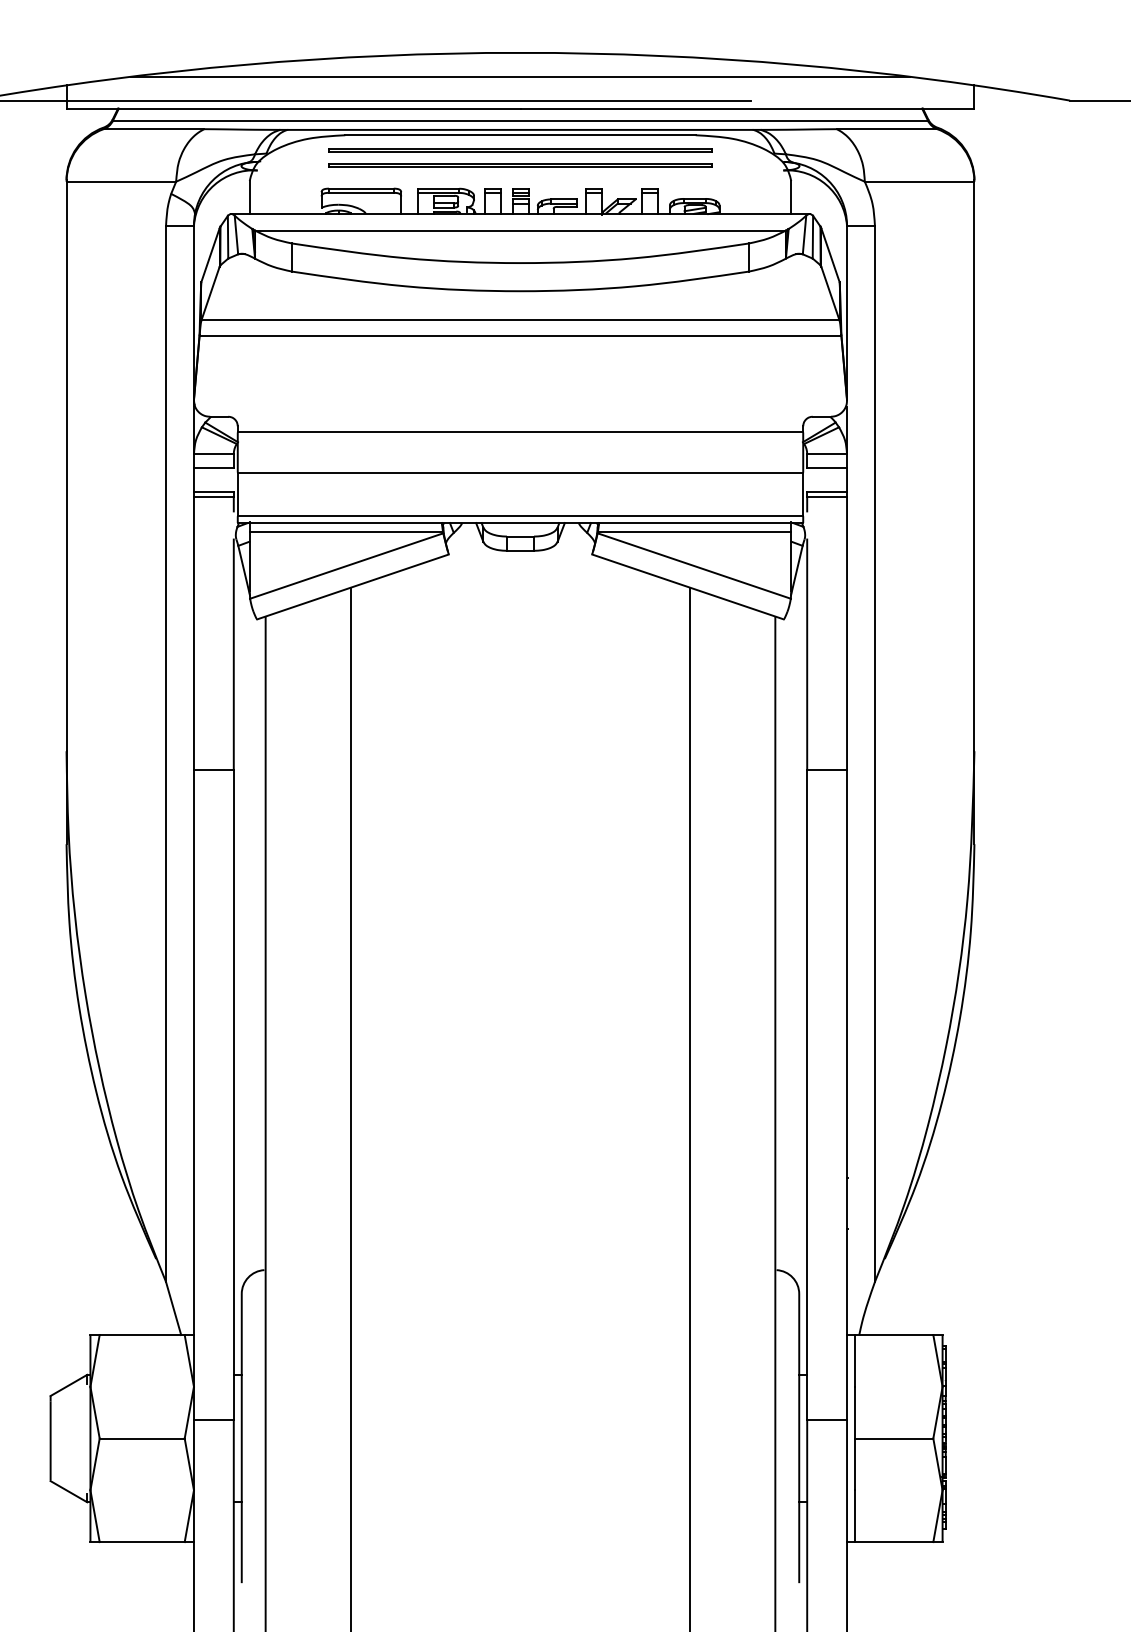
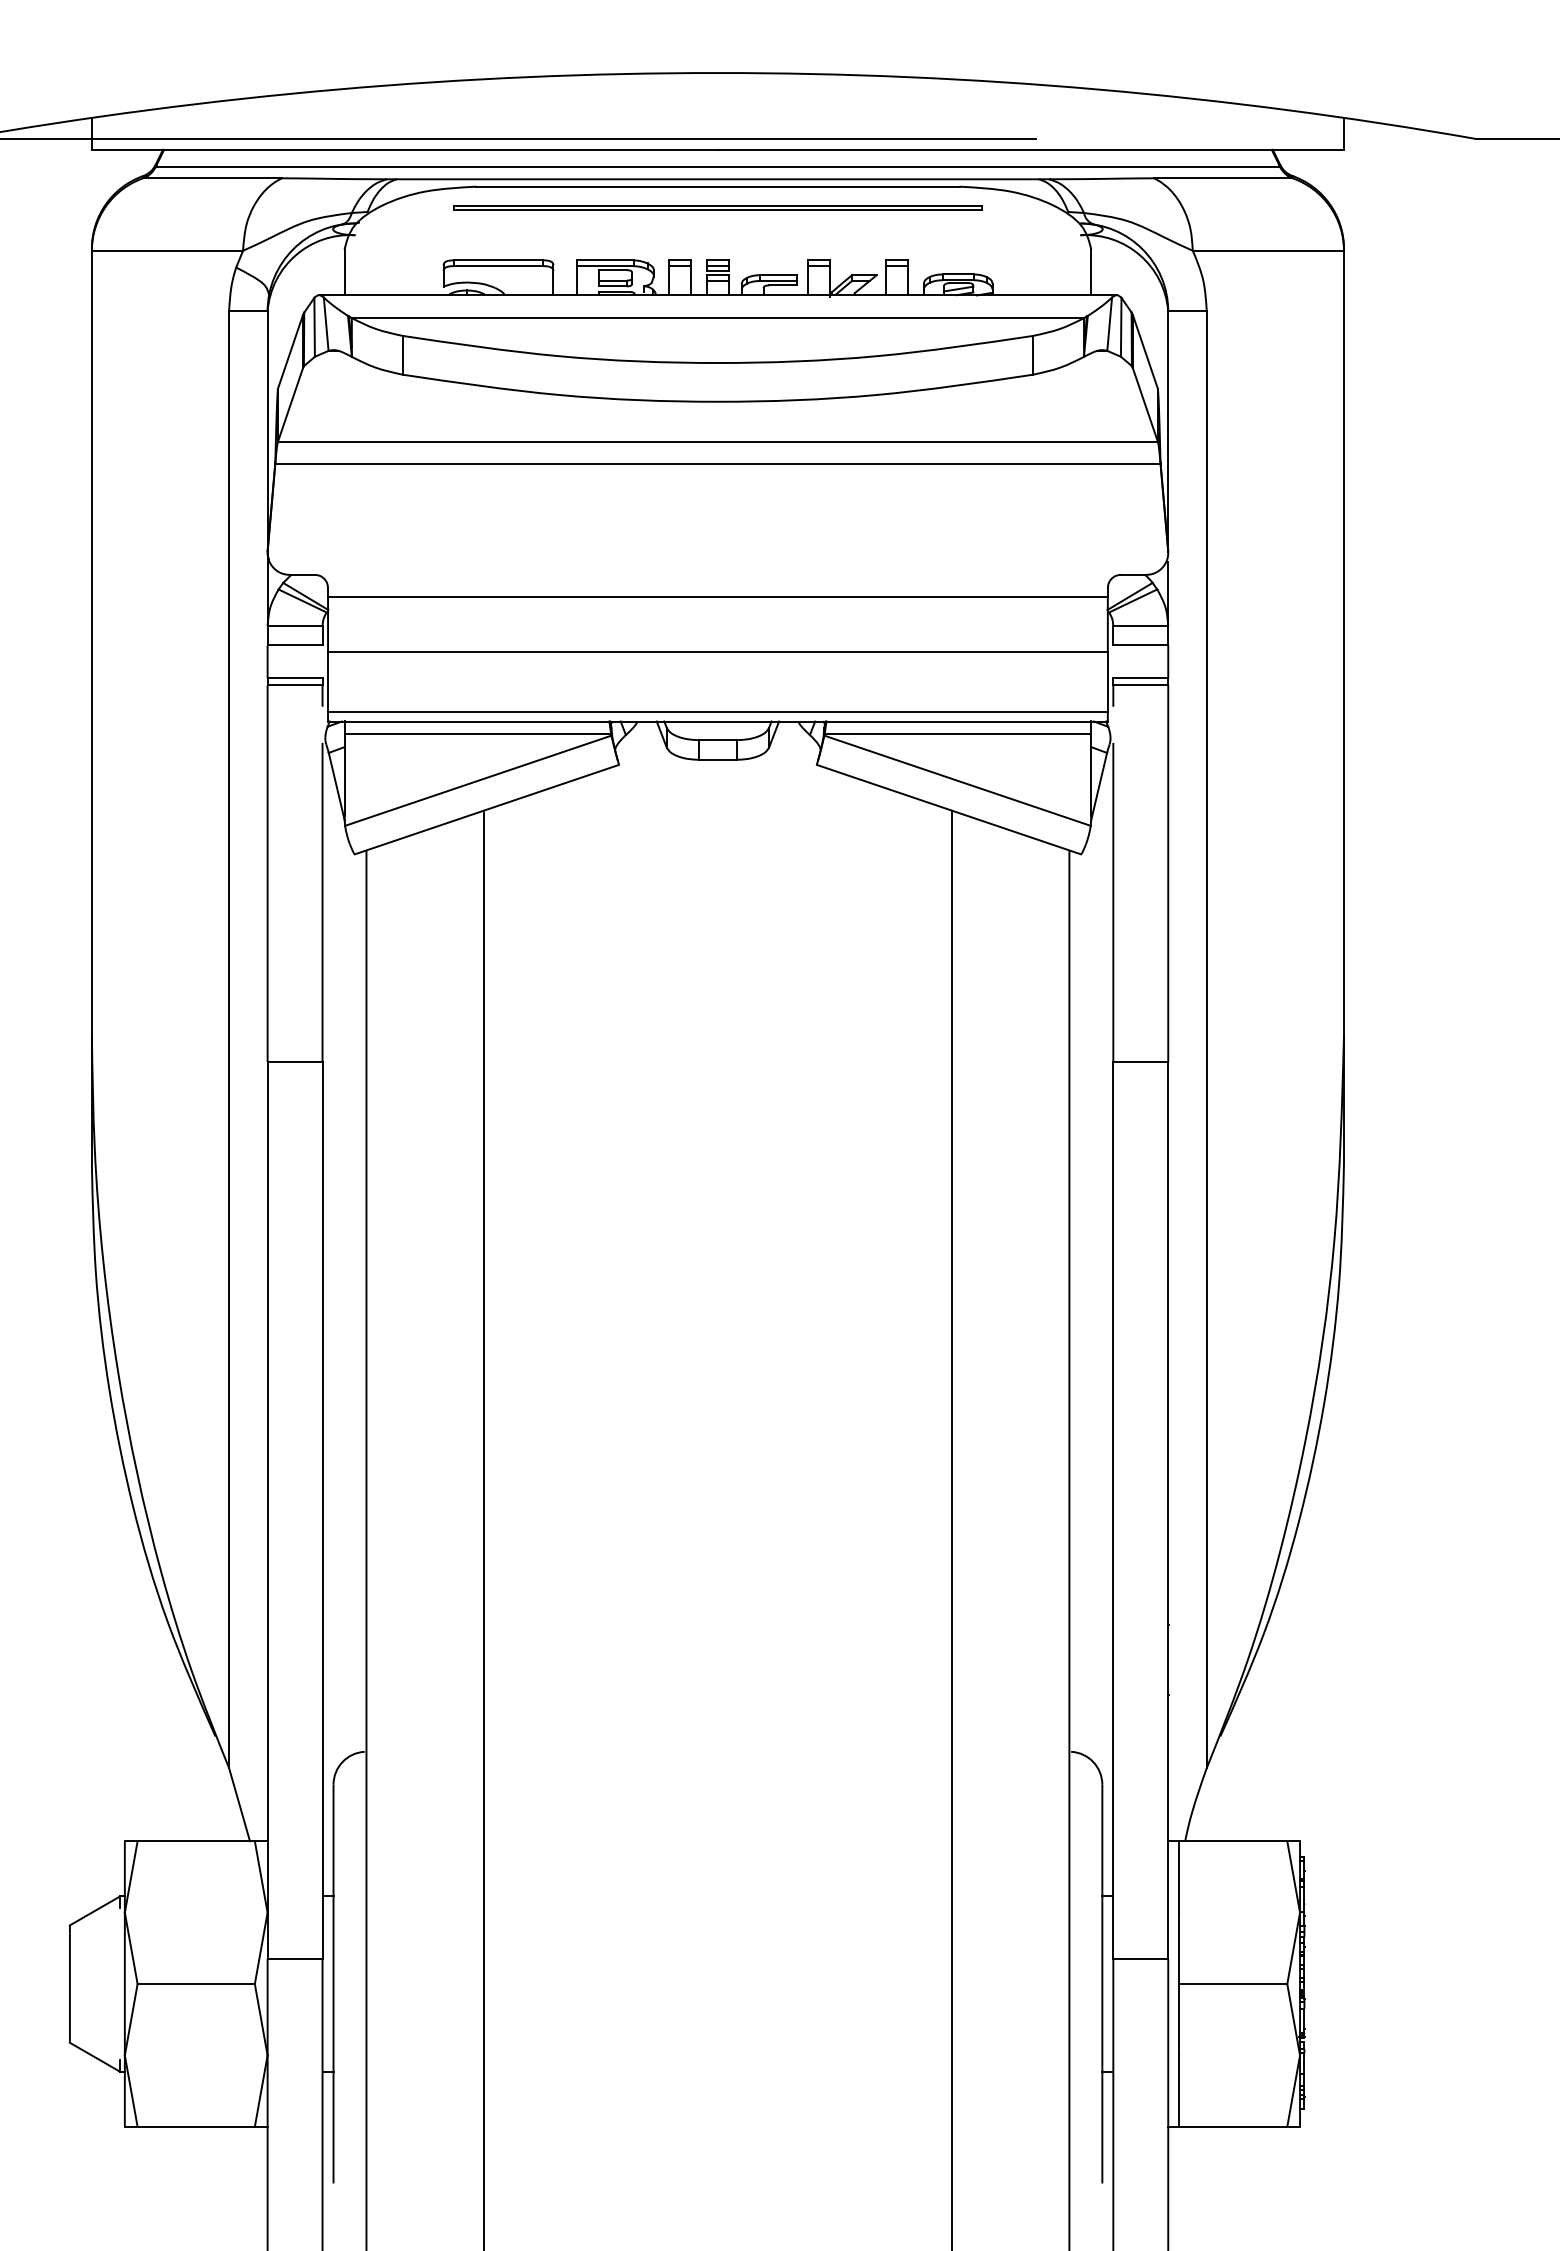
line: (520, 76) -> (717, 105), removed
part: (520, 165) -> (717, 228), removed

